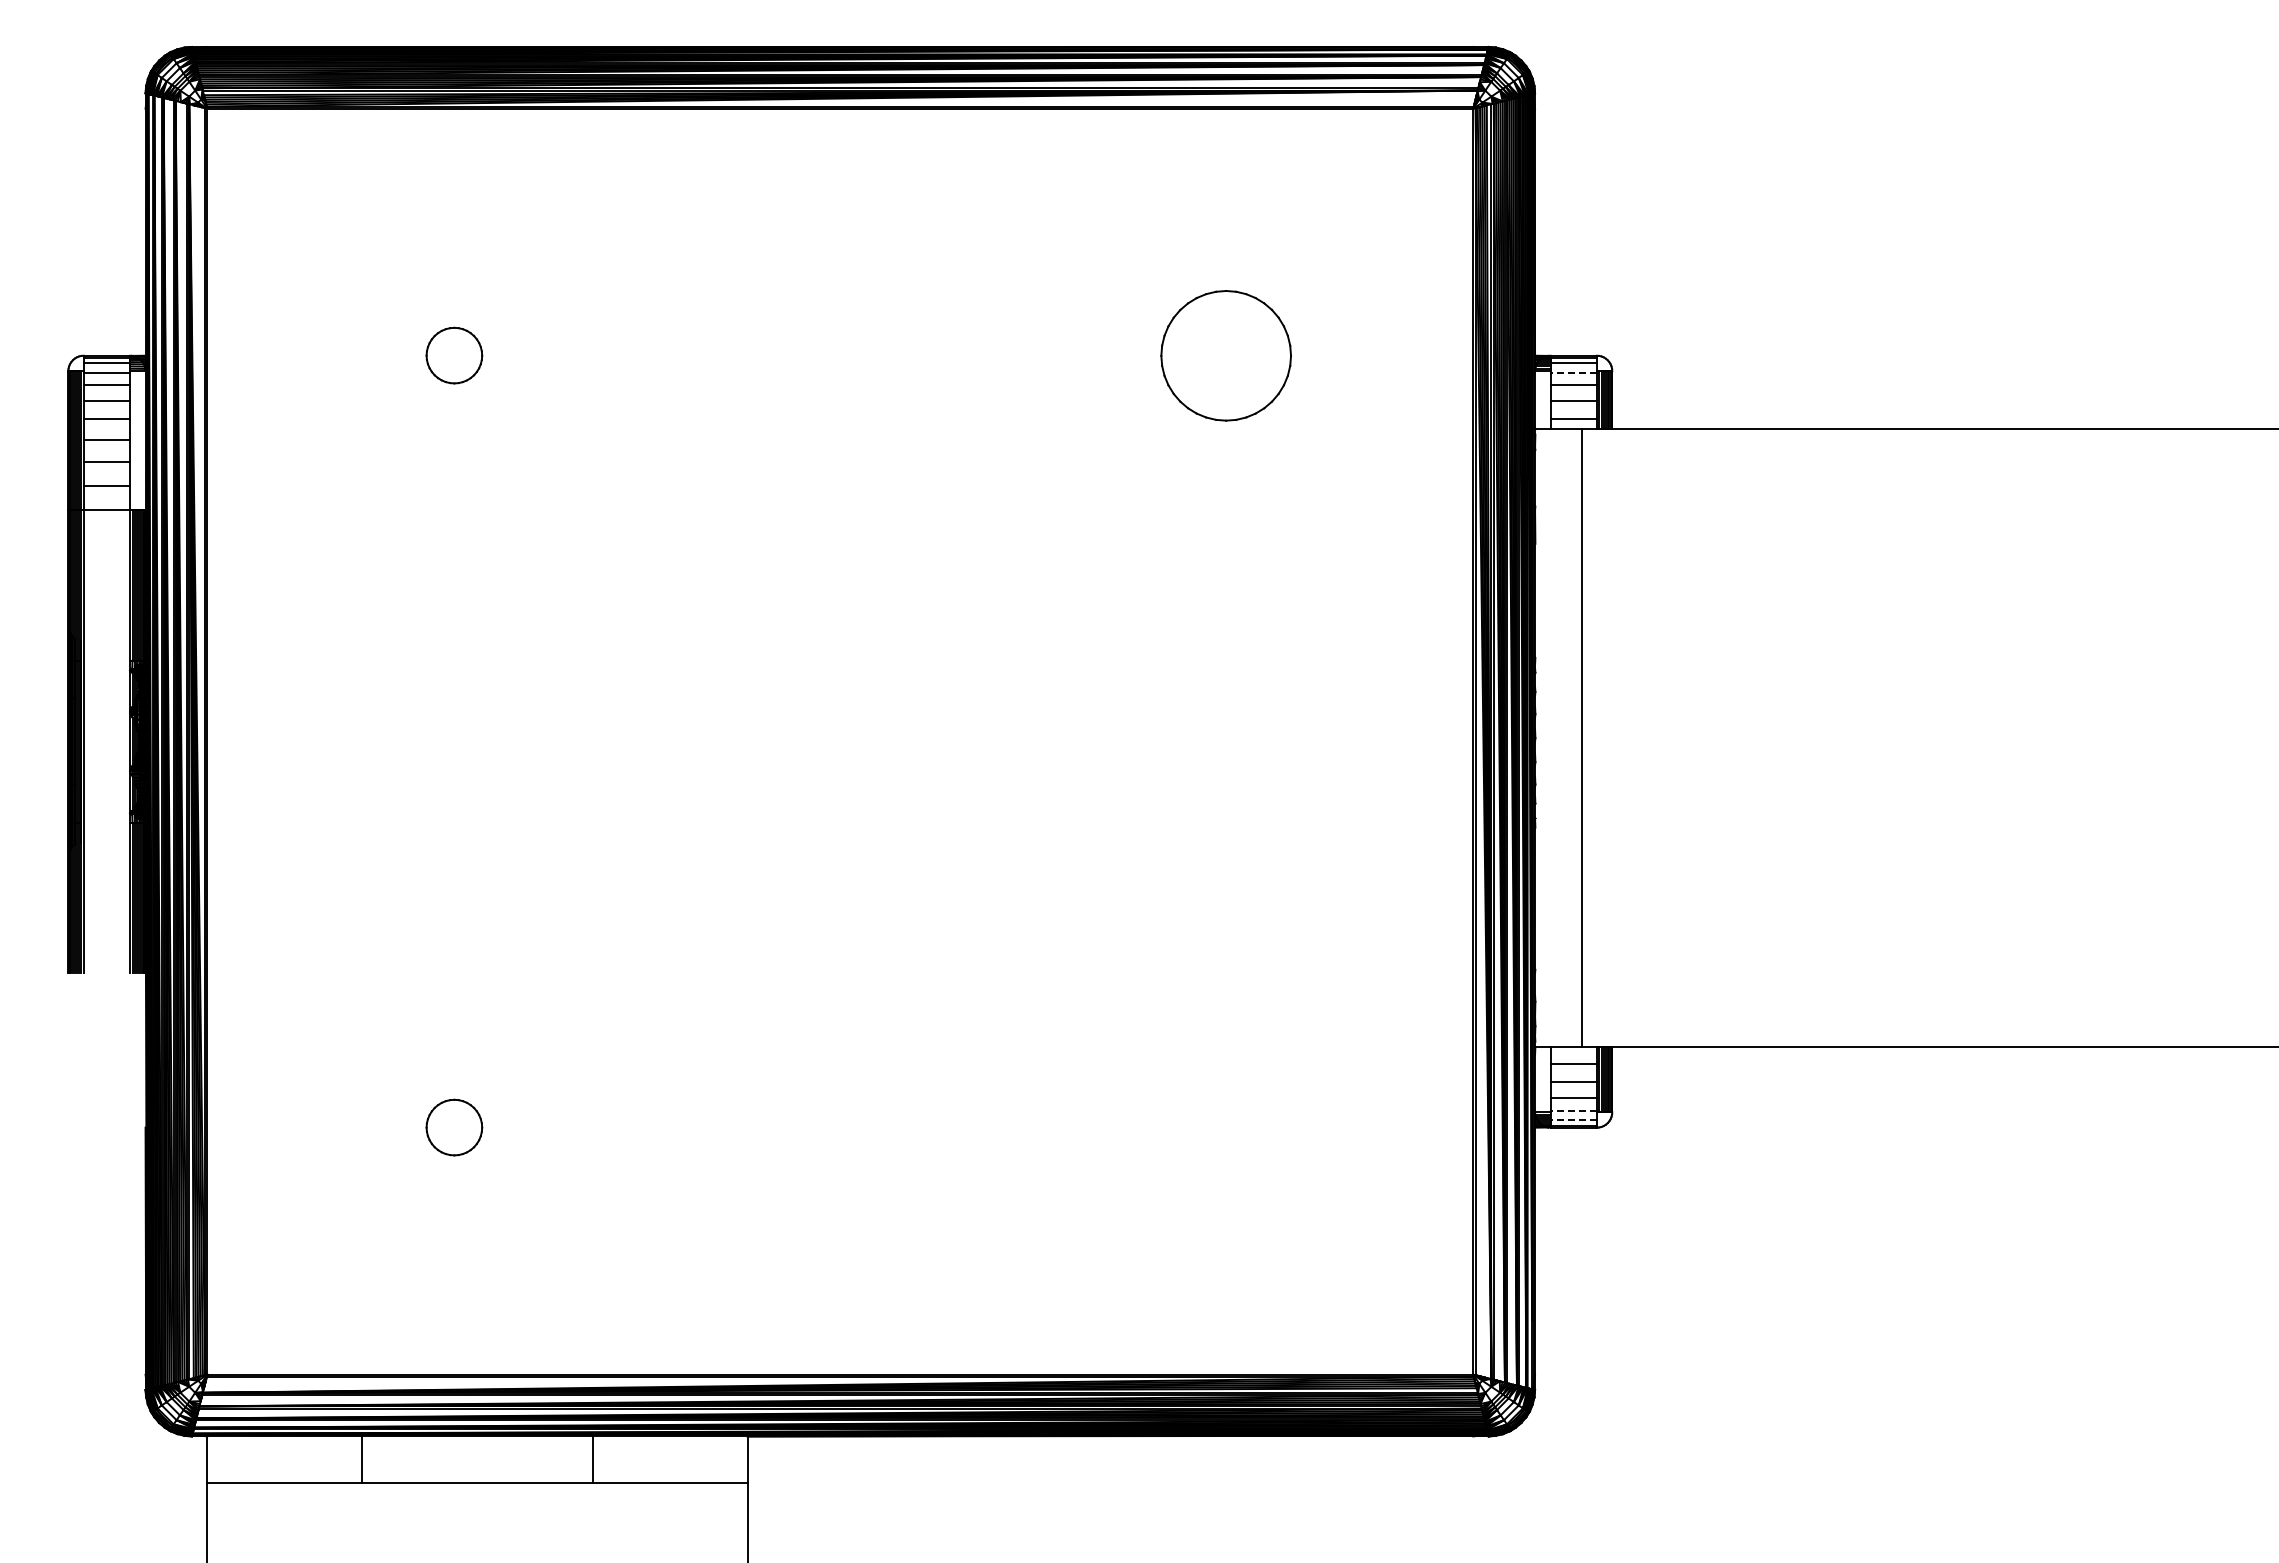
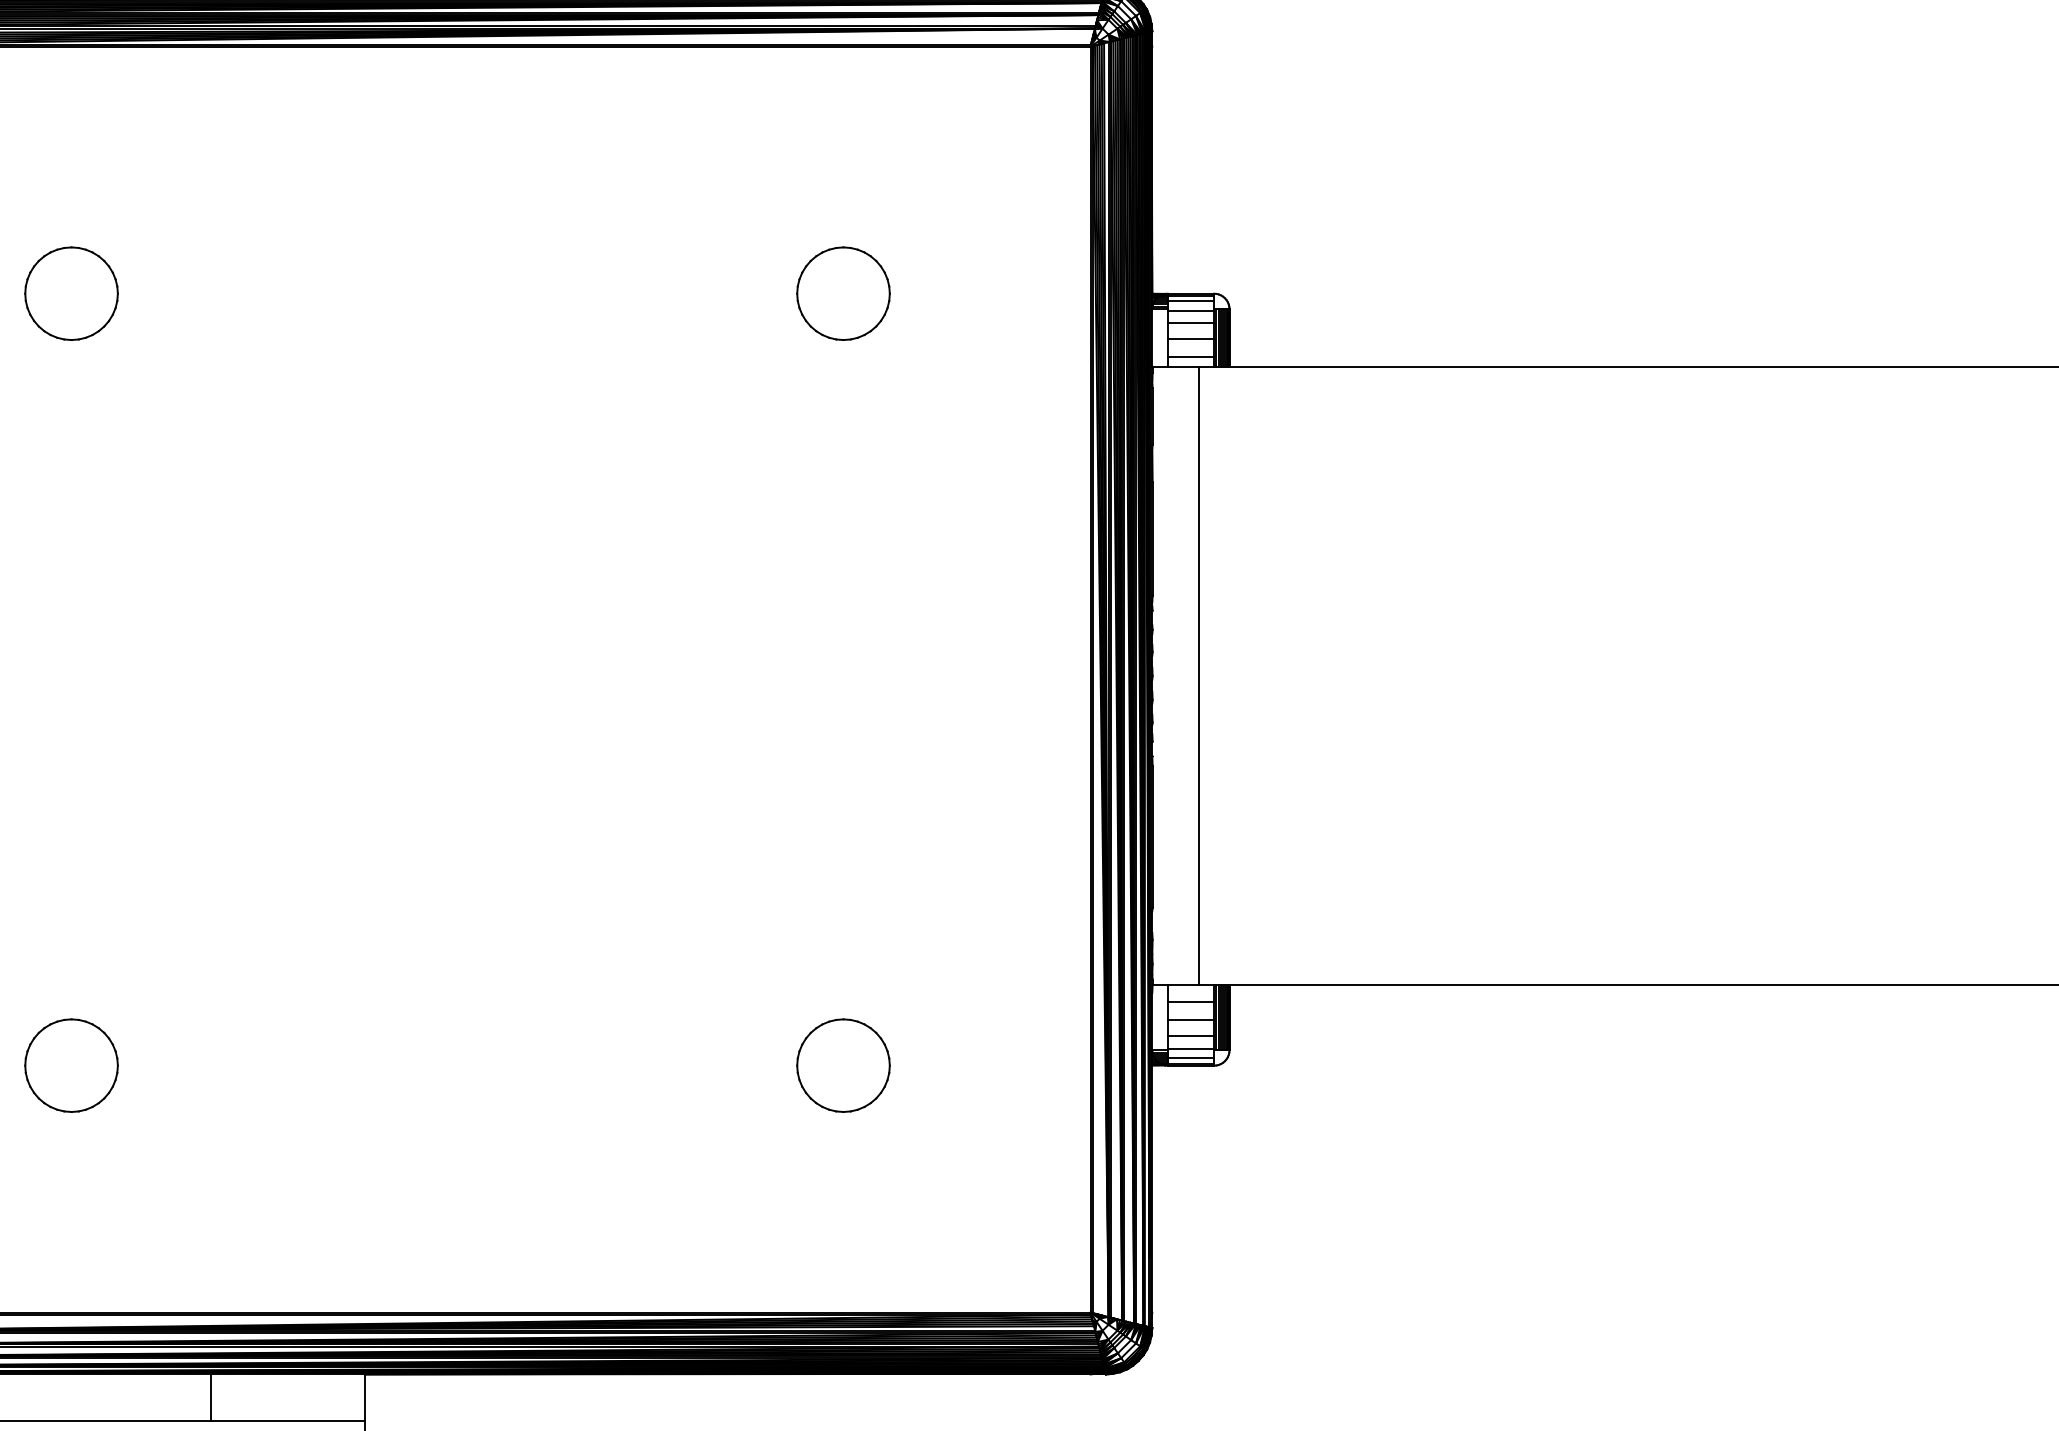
part: (454, 355) -> (71, 293), size x1.67
part: (1226, 355) -> (843, 293), size x0.71
line: (1573, 372) -> (1190, 310), dashed -> solid
line: (1573, 1110) -> (1190, 1048), dashed -> solid
line: (1573, 1120) -> (1190, 1058), dashed -> solid
part: (454, 1127) -> (71, 1065), size x1.67
part: (1226, 1127) -> (843, 1065), added

